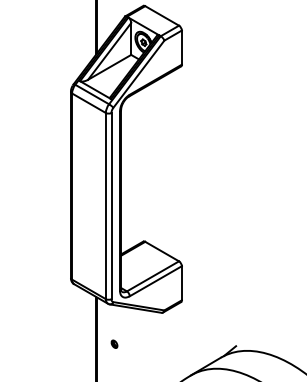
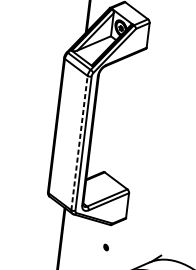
line: (105, 205) -> (79, 142), solid -> dashed
part: (114, 343) -> (106, 246), moved

